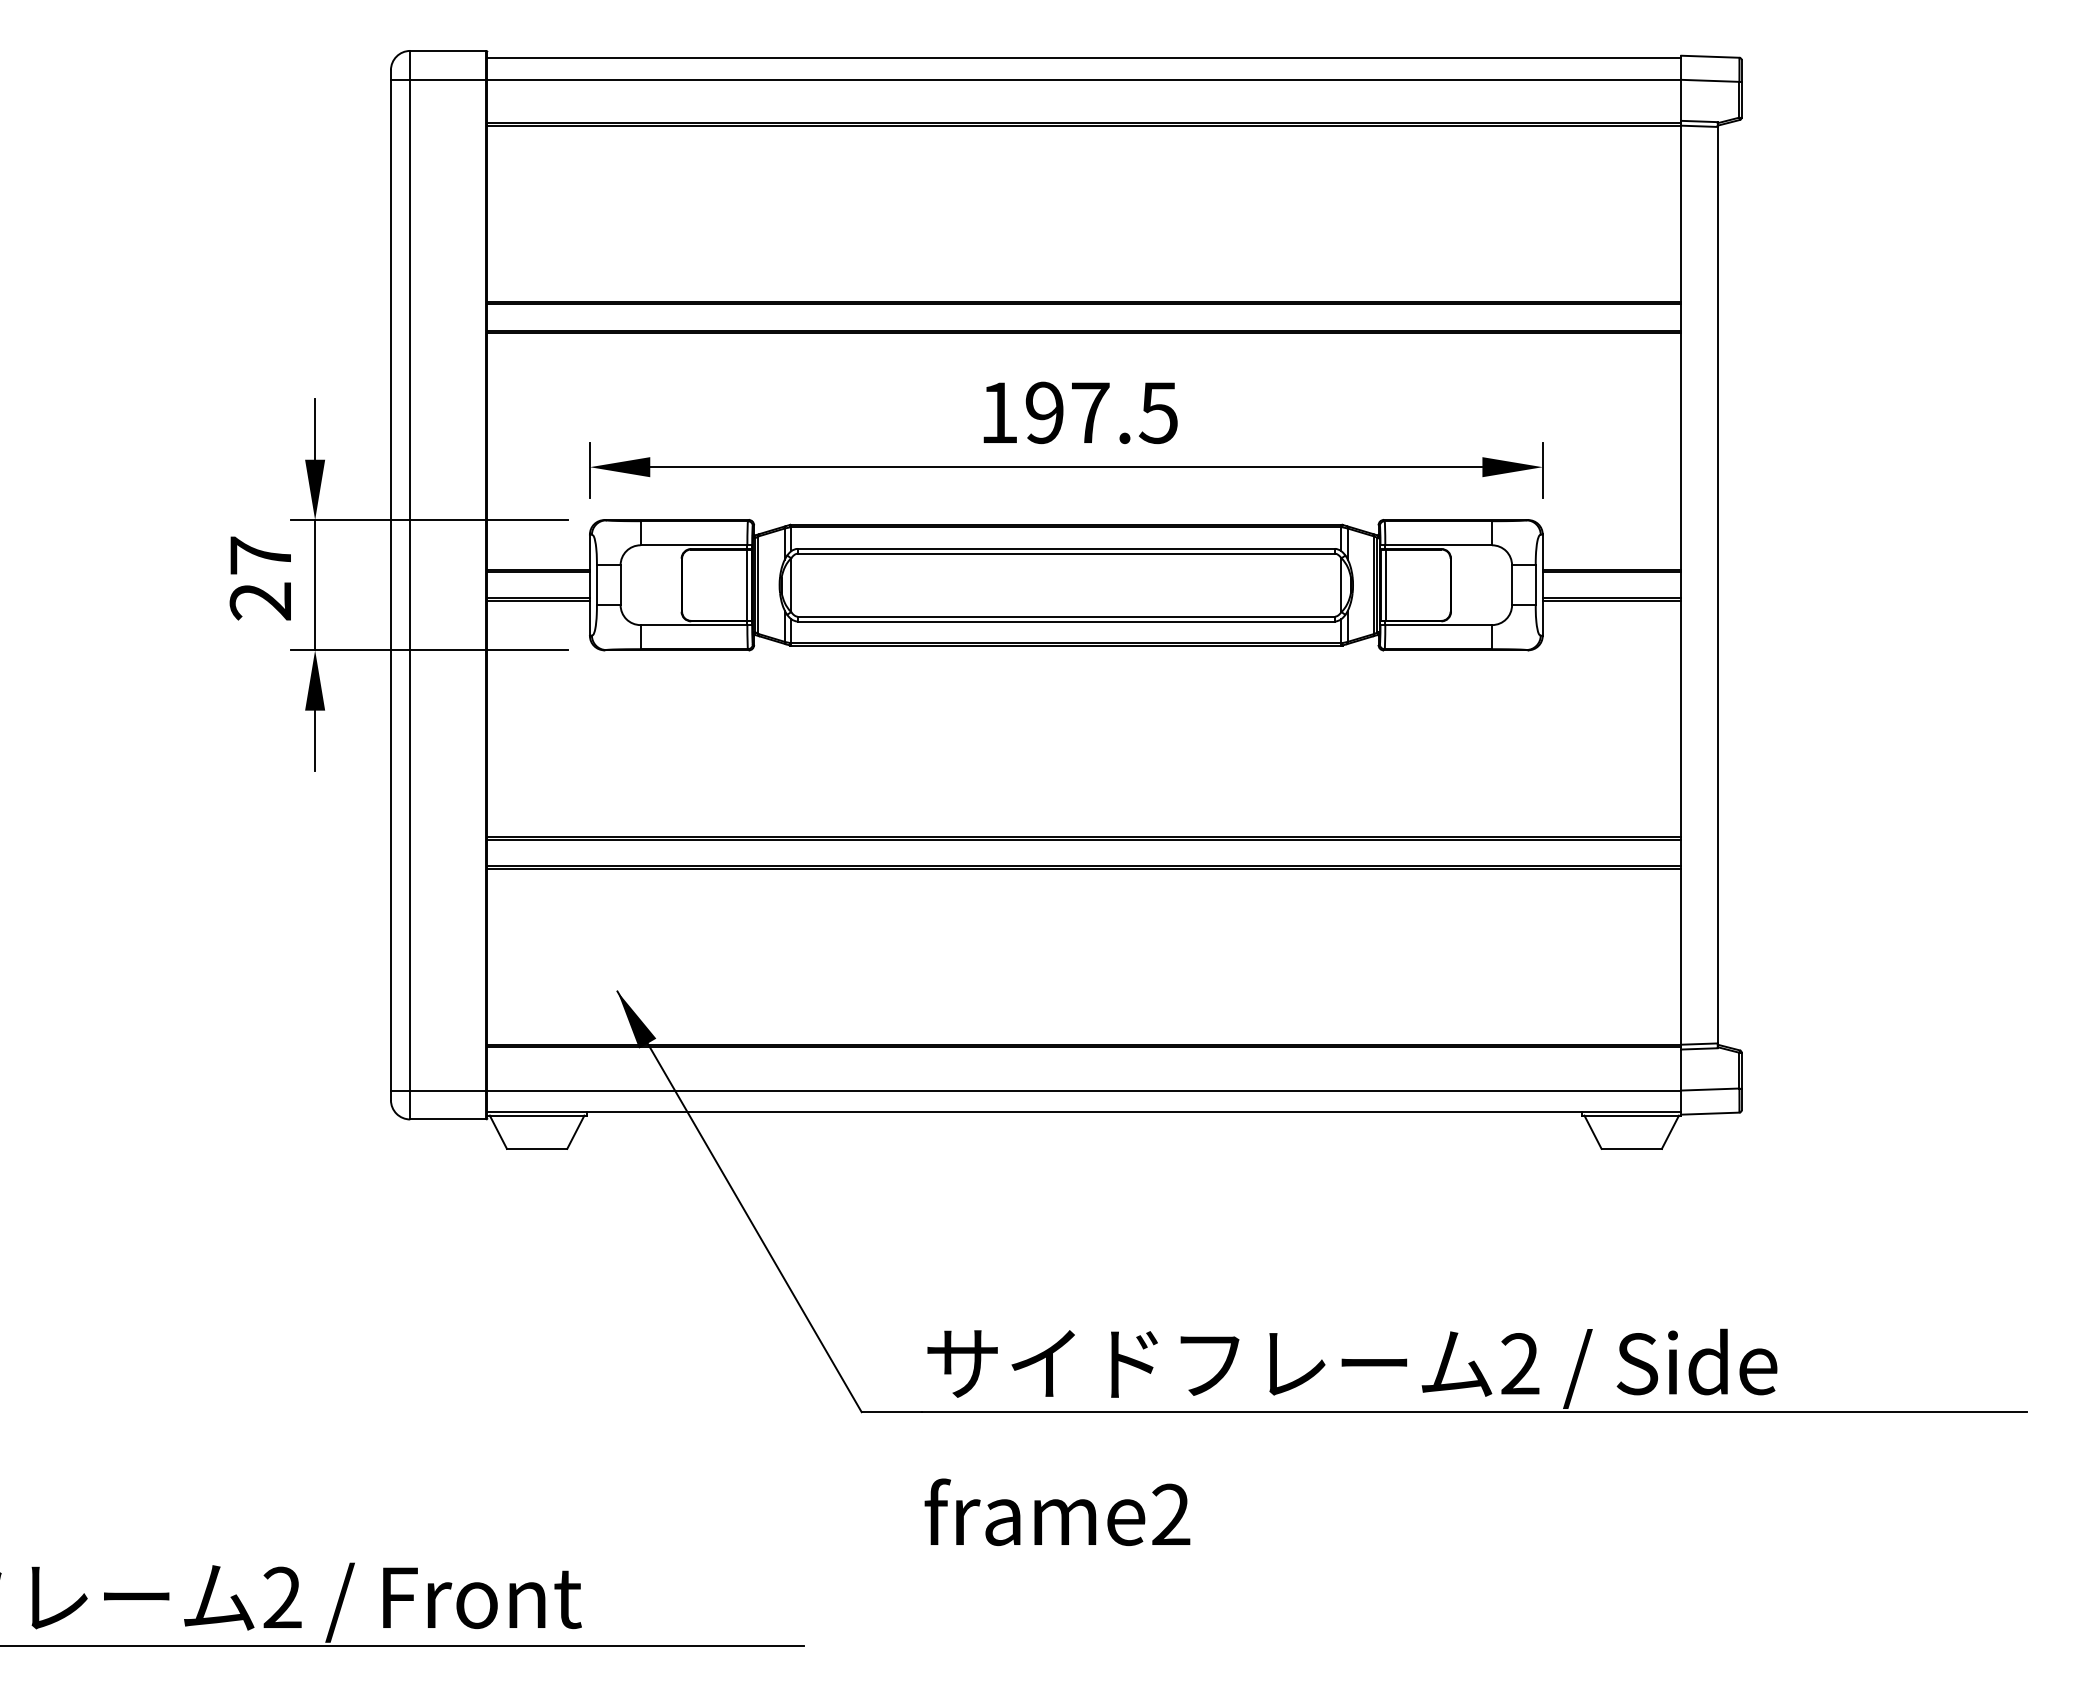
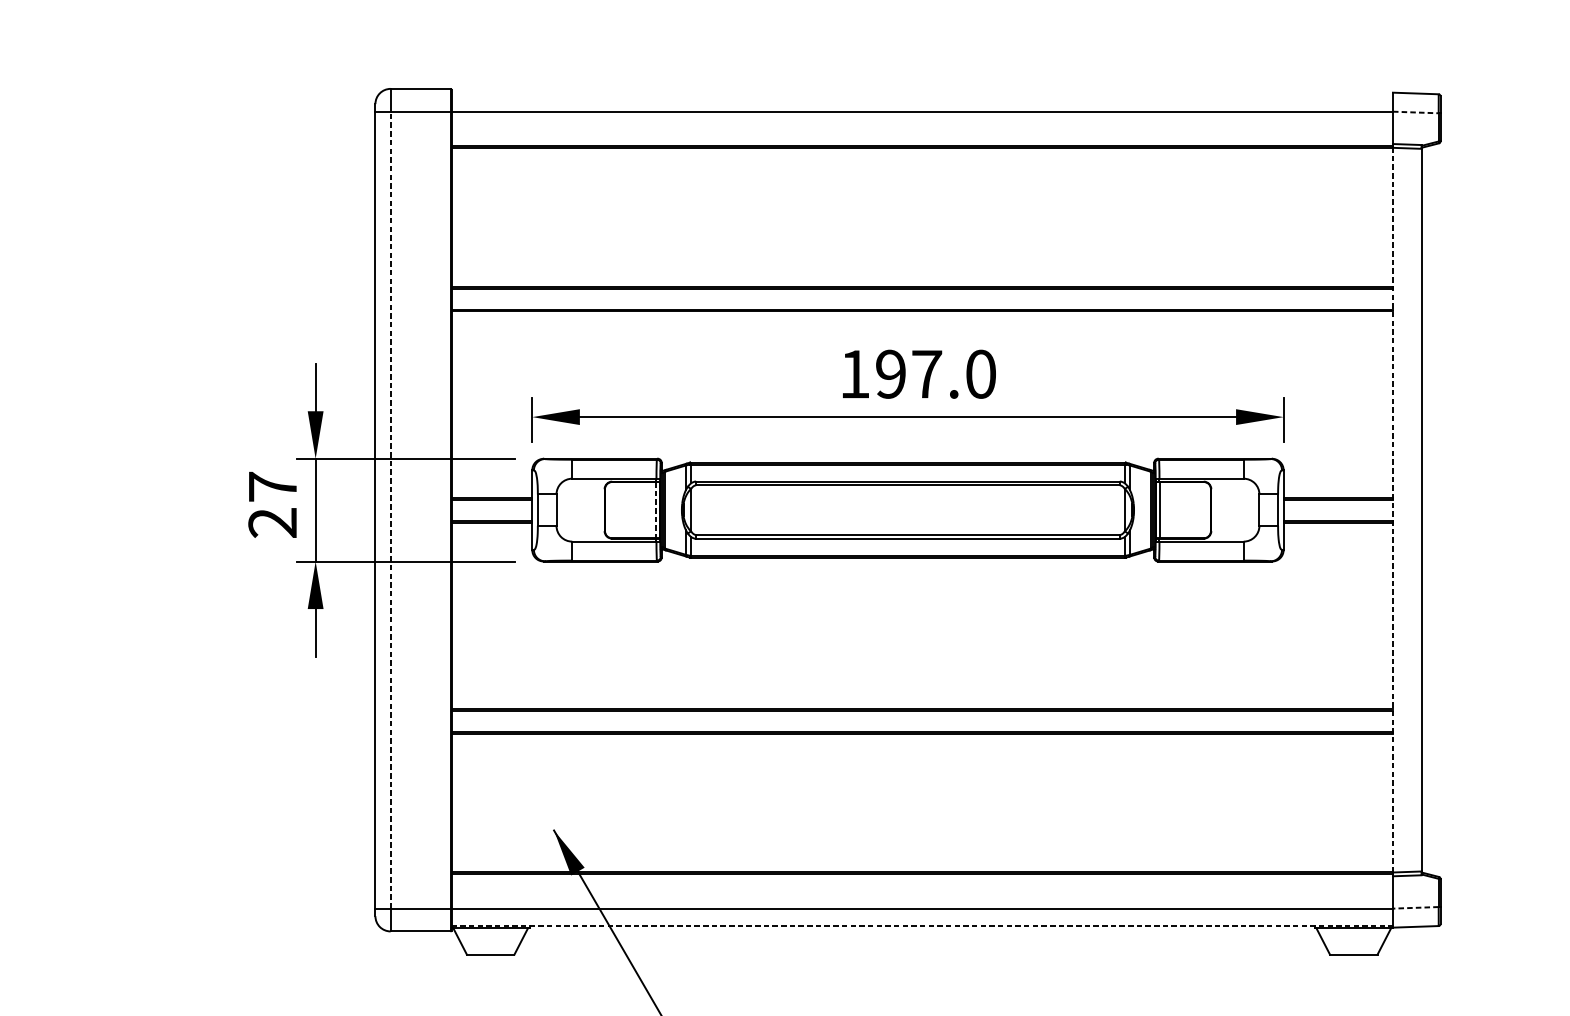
line: (1084, 58) -> (922, 94), removed
line: (1710, 80) -> (1415, 112), solid -> dashed
text: (1157, 412) -> (979, 373), 197.5 -> 197.0
line: (410, 584) -> (390, 509), solid -> dashed
line: (747, 585) -> (656, 510), solid -> dashed
line: (1681, 585) -> (1393, 510), solid -> dashed
line: (1709, 1089) -> (1415, 907), solid -> dashed
line: (1084, 1112) -> (922, 925), solid -> dashed

